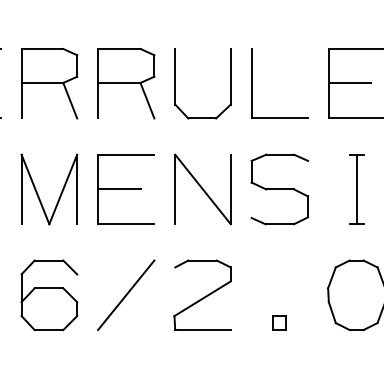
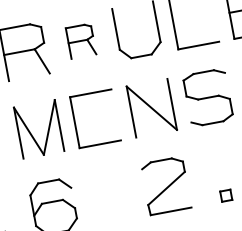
part: (126, 83) -> (81, 41), size x0.6
line: (119, 189) -> (90, 119), removed
line: (126, 295) -> (110, 196), removed

